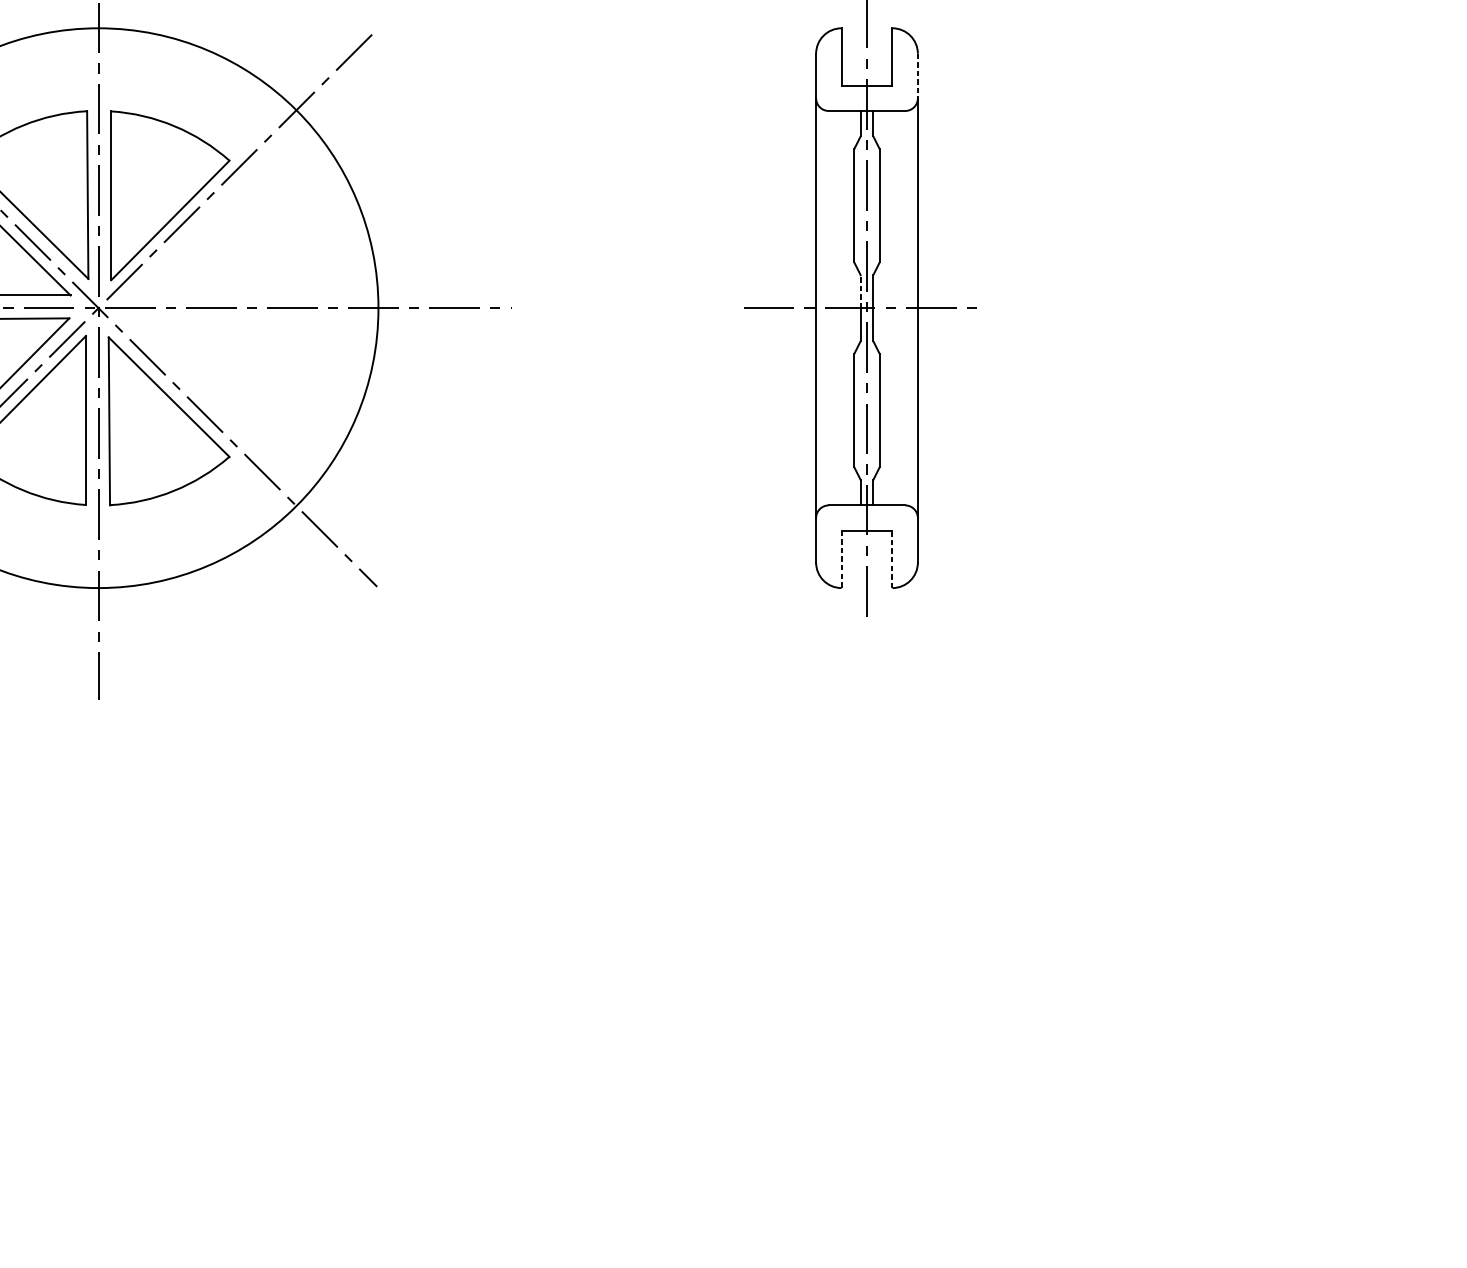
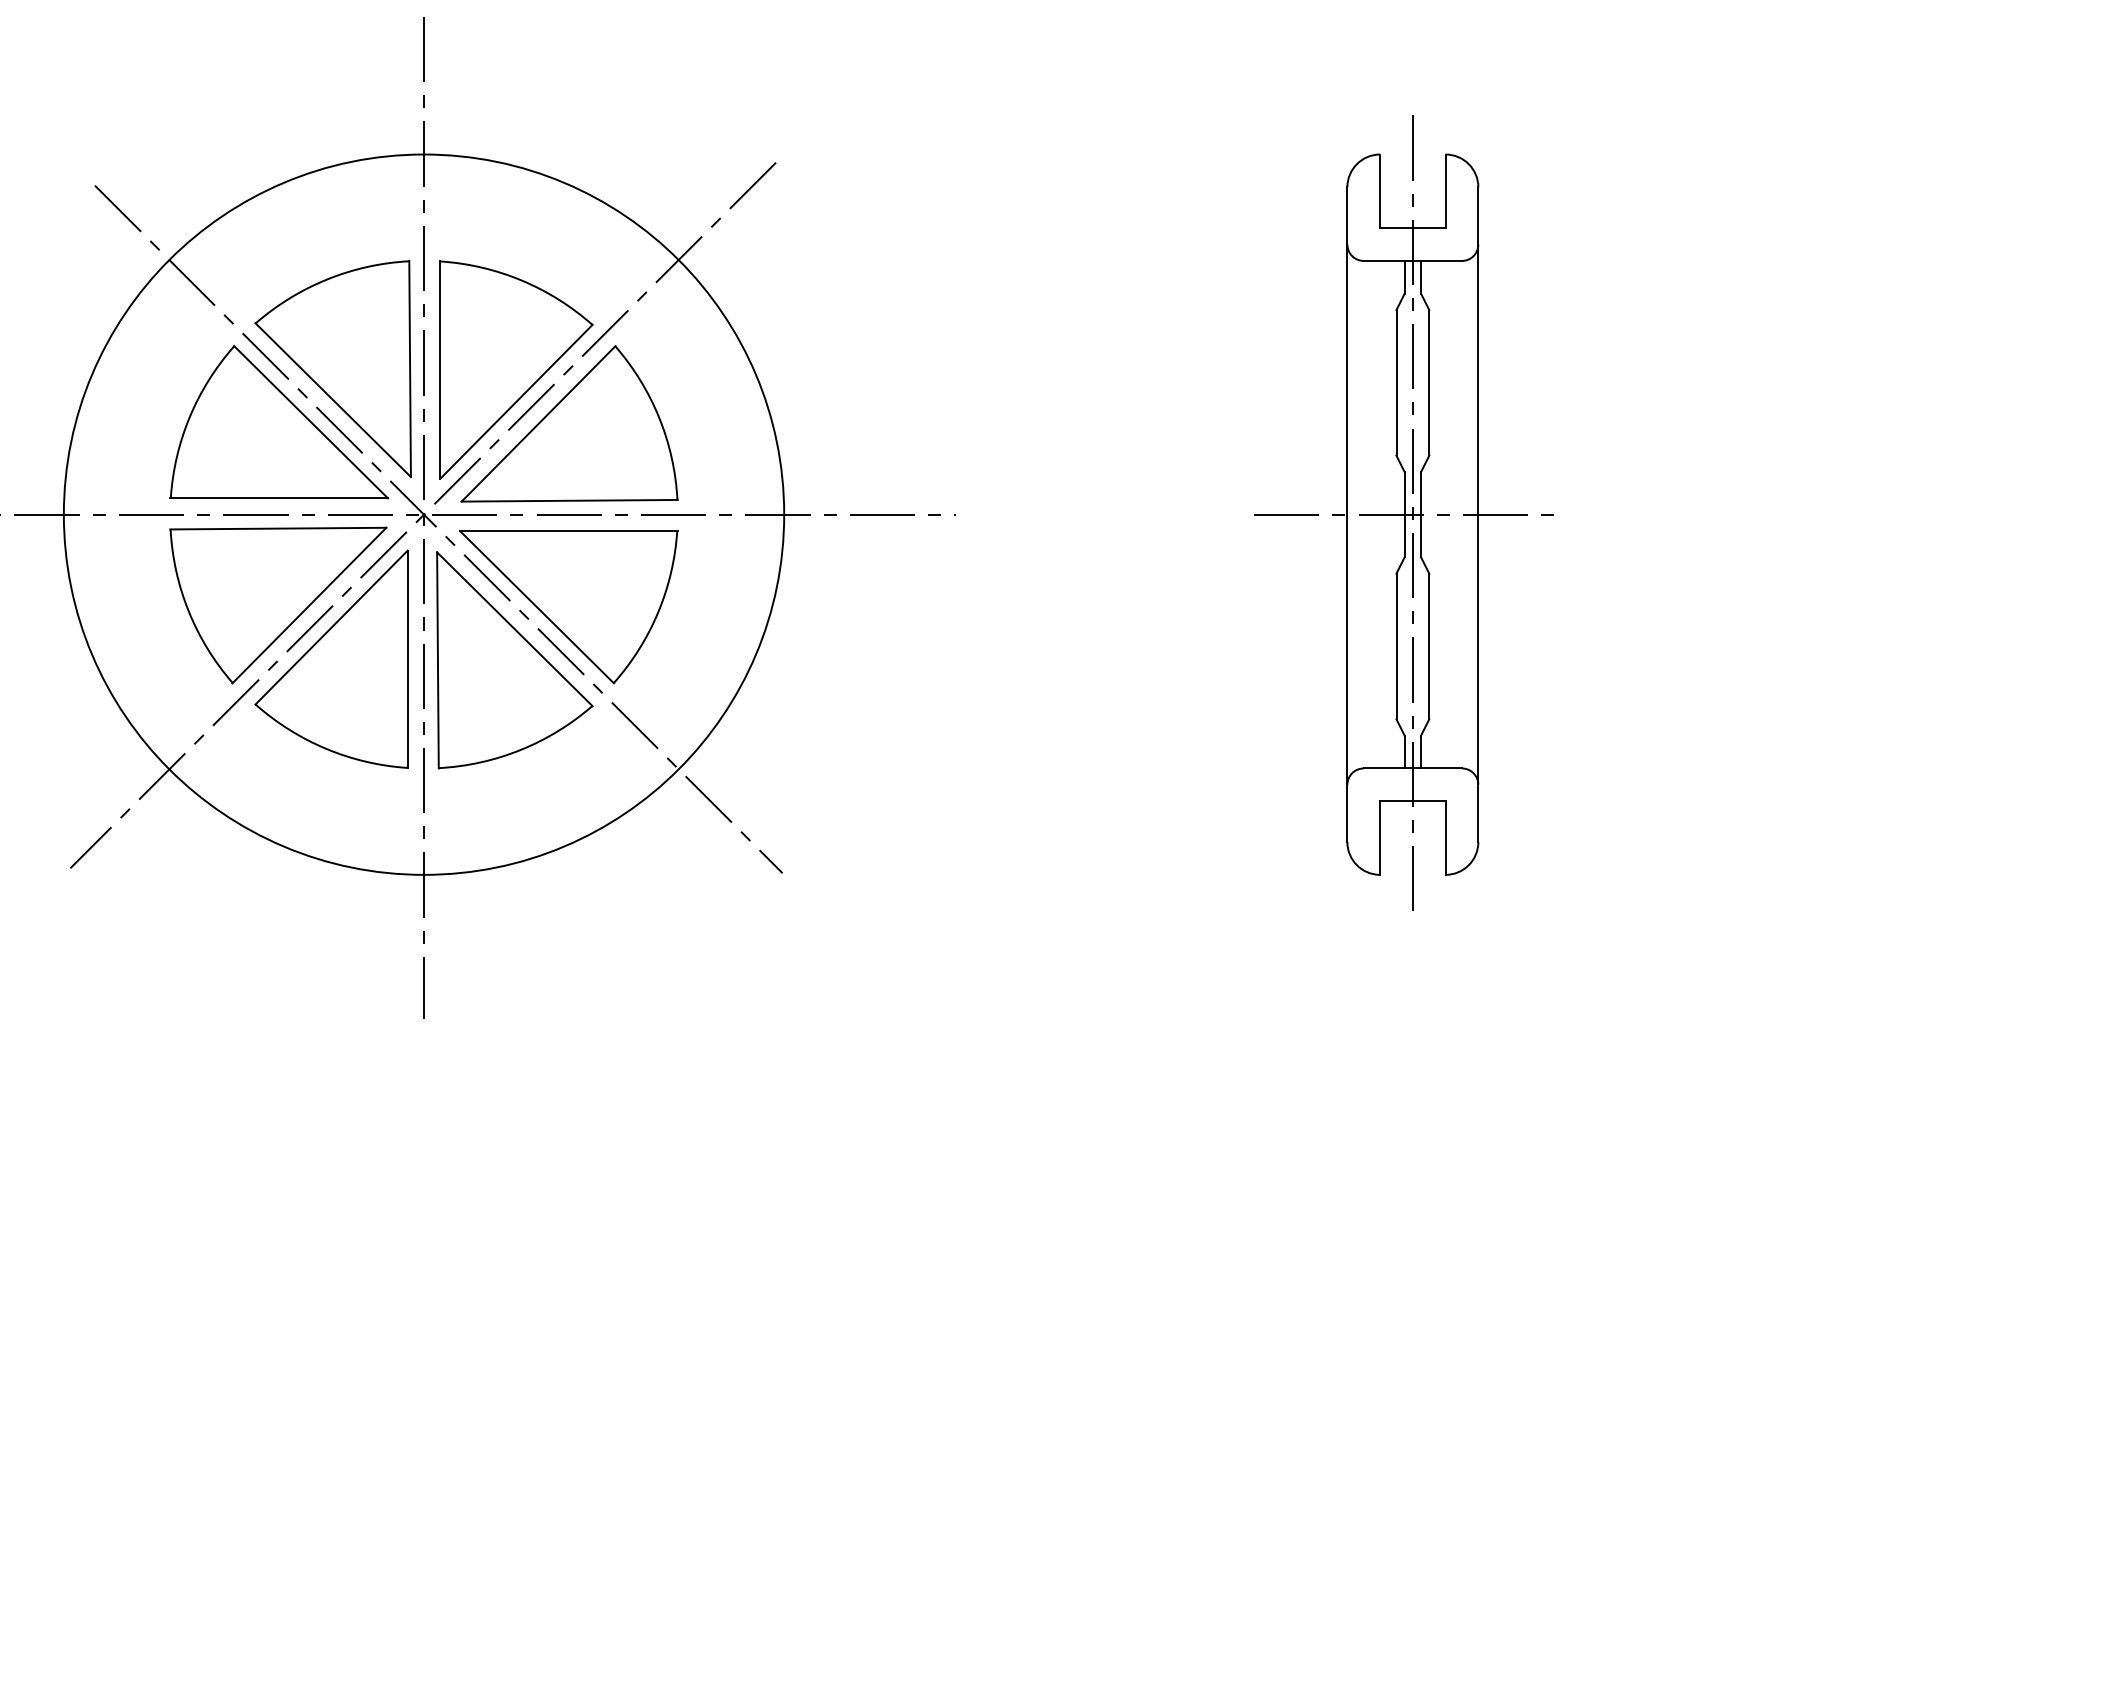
line: (918, 75) -> (1478, 215), dashed -> solid
part: (211, 237) -> (569, 423), added
line: (860, 290) -> (1404, 492), dashed -> solid
part: (210, 380) -> (568, 607), added
line: (841, 559) -> (1380, 838), dashed -> solid
line: (892, 559) -> (1445, 838), dashed -> solid

